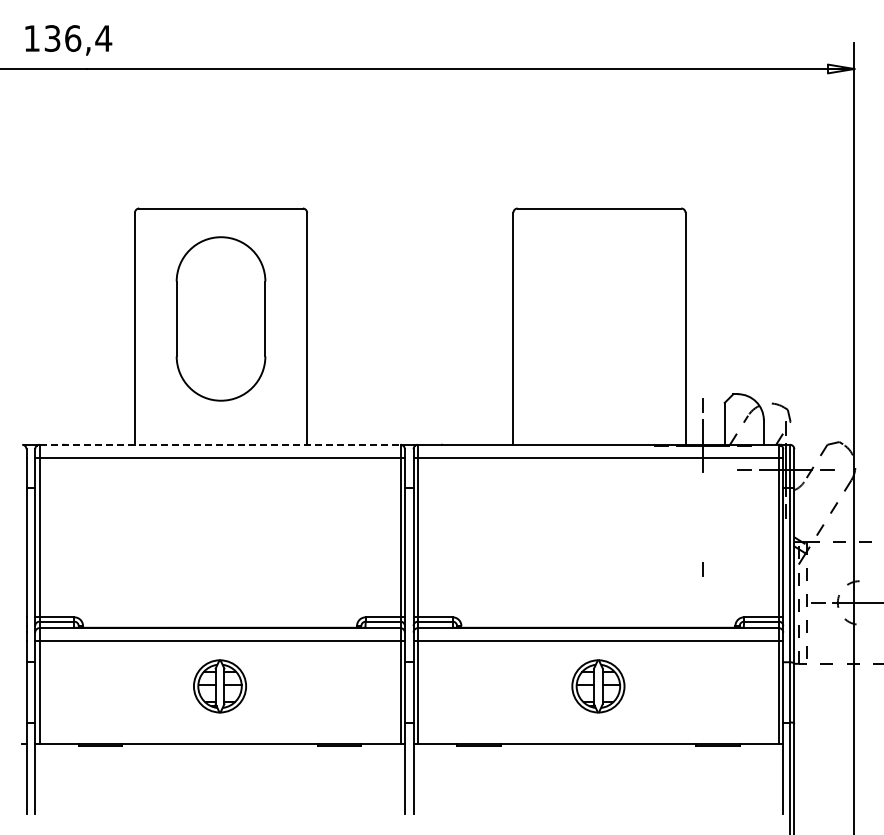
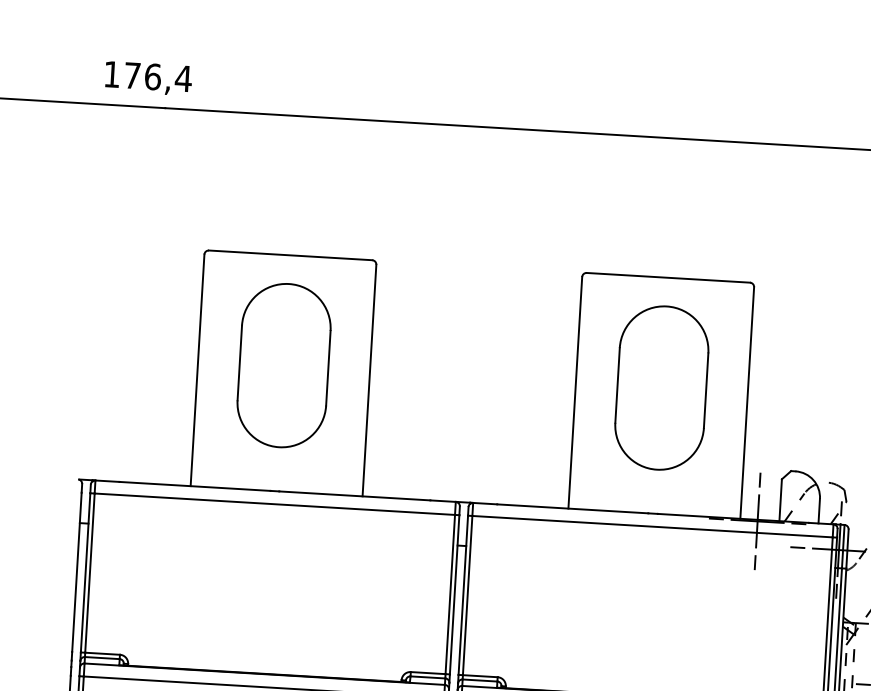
text: (52, 38) -> (132, 75), 136,4 -> 176,4
part: (599, 318) -> (661, 387), added
line: (220, 444) -> (276, 490), dashed -> solid
line: (702, 569) -> (754, 562), moved

